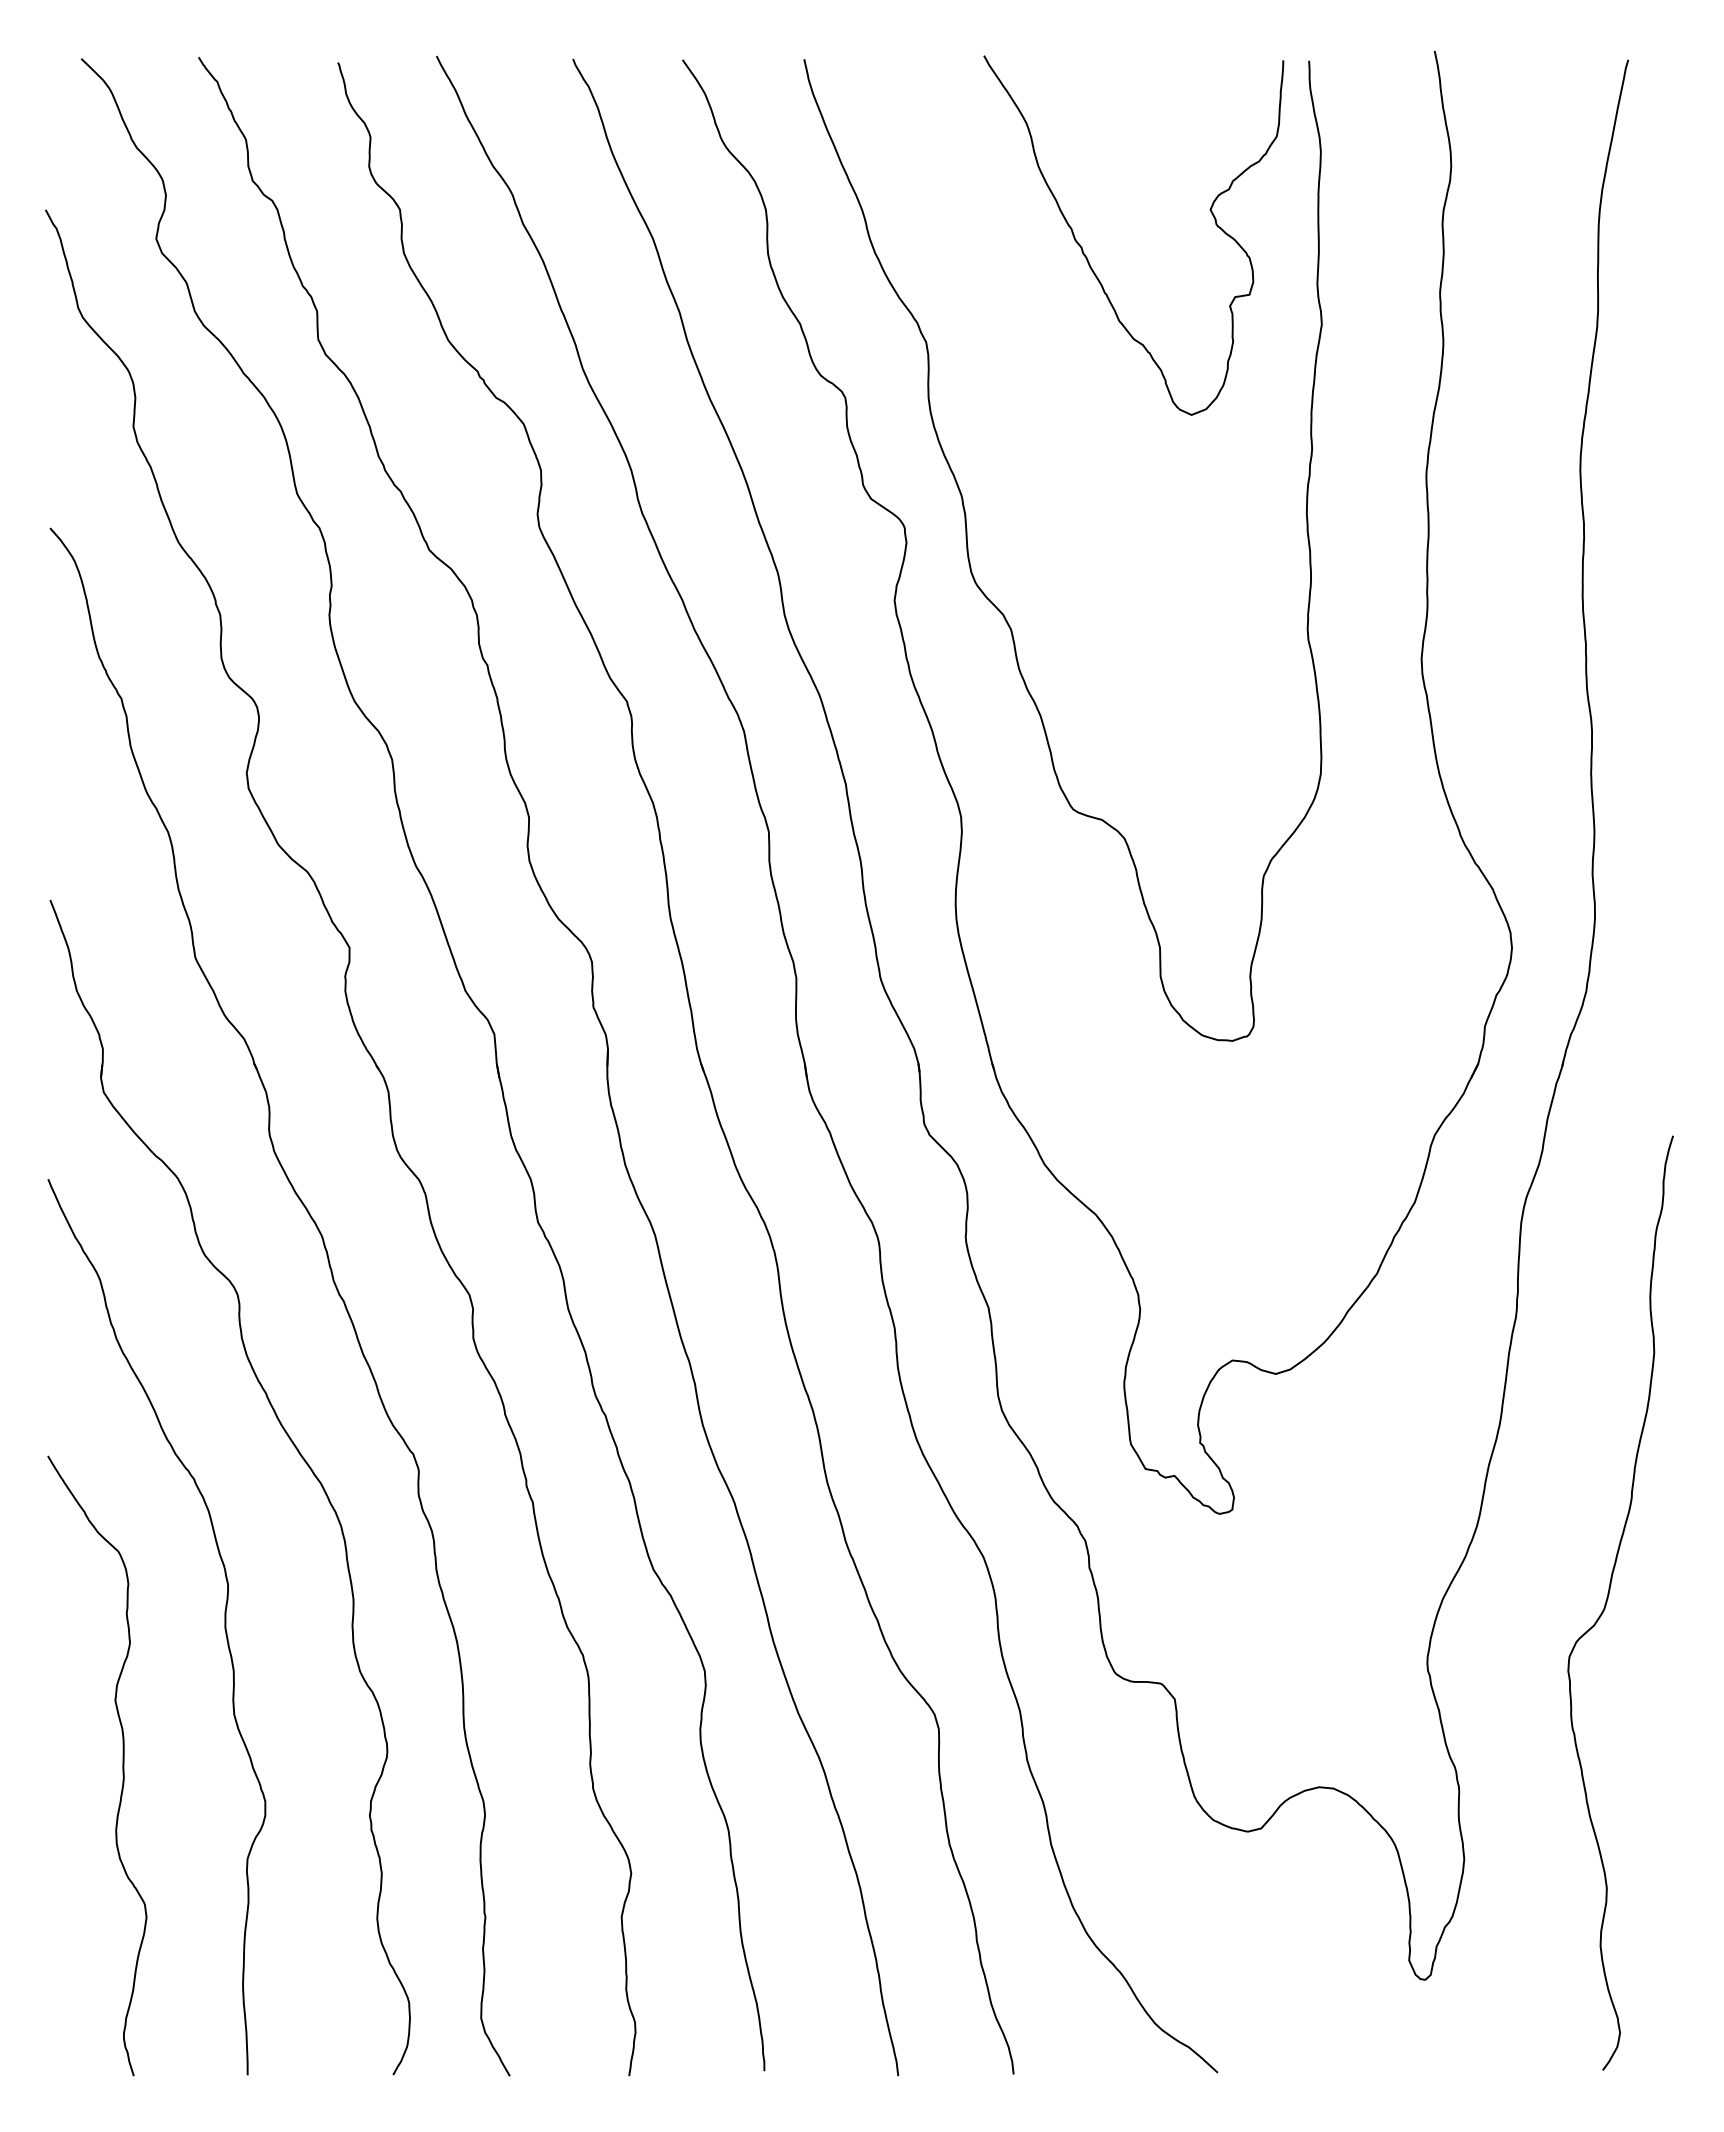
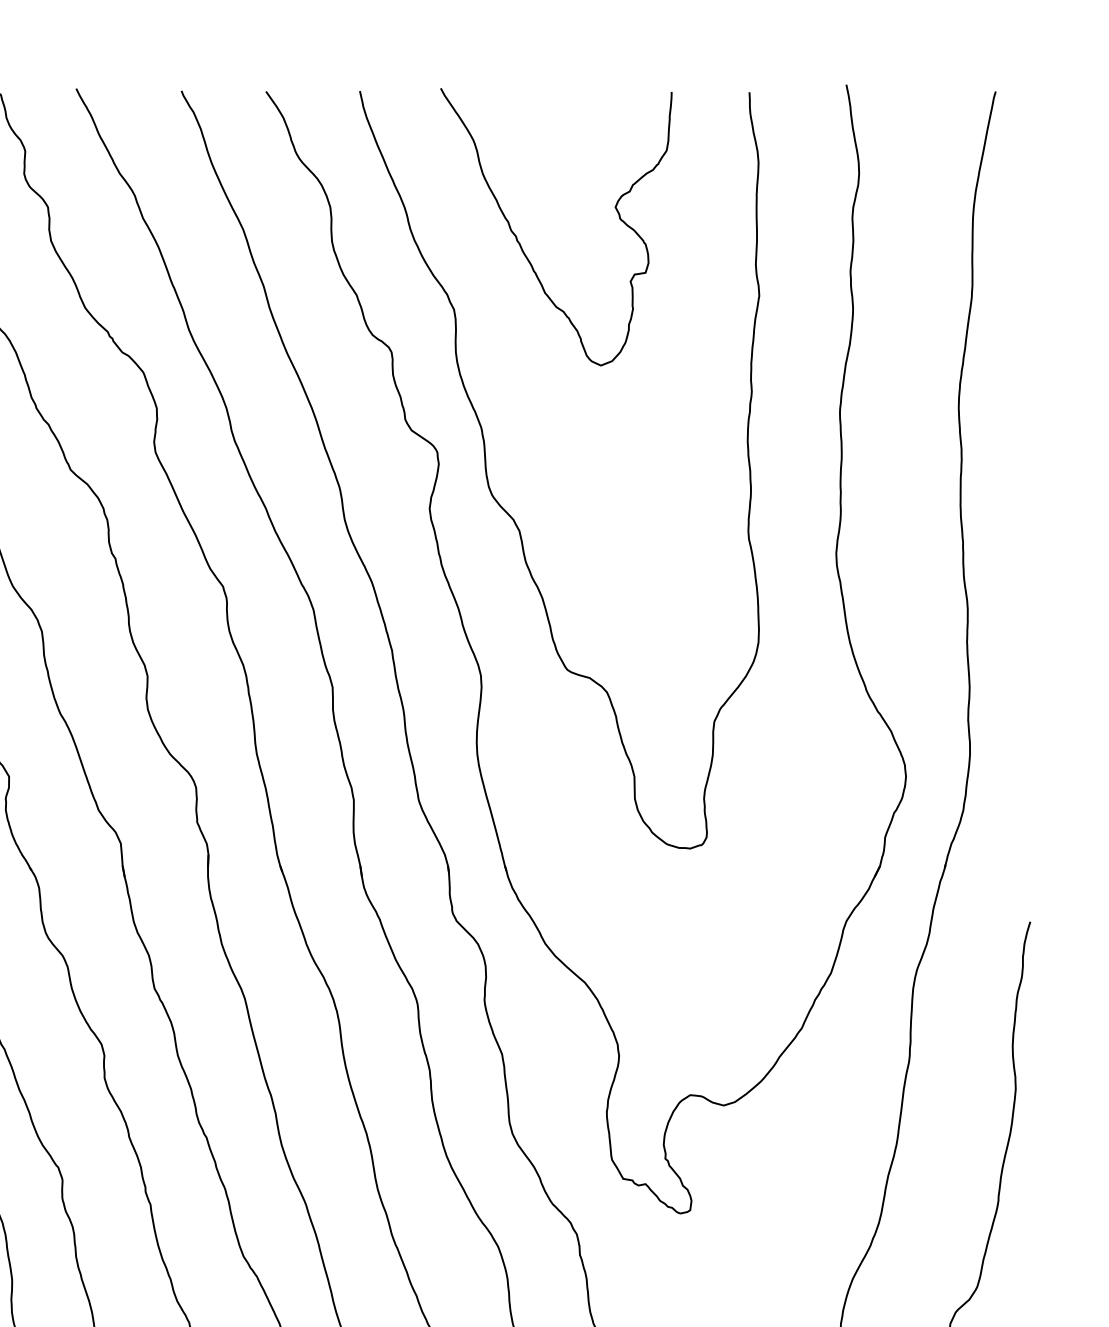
curve: (1087, 257) -> (520, 244), moved

